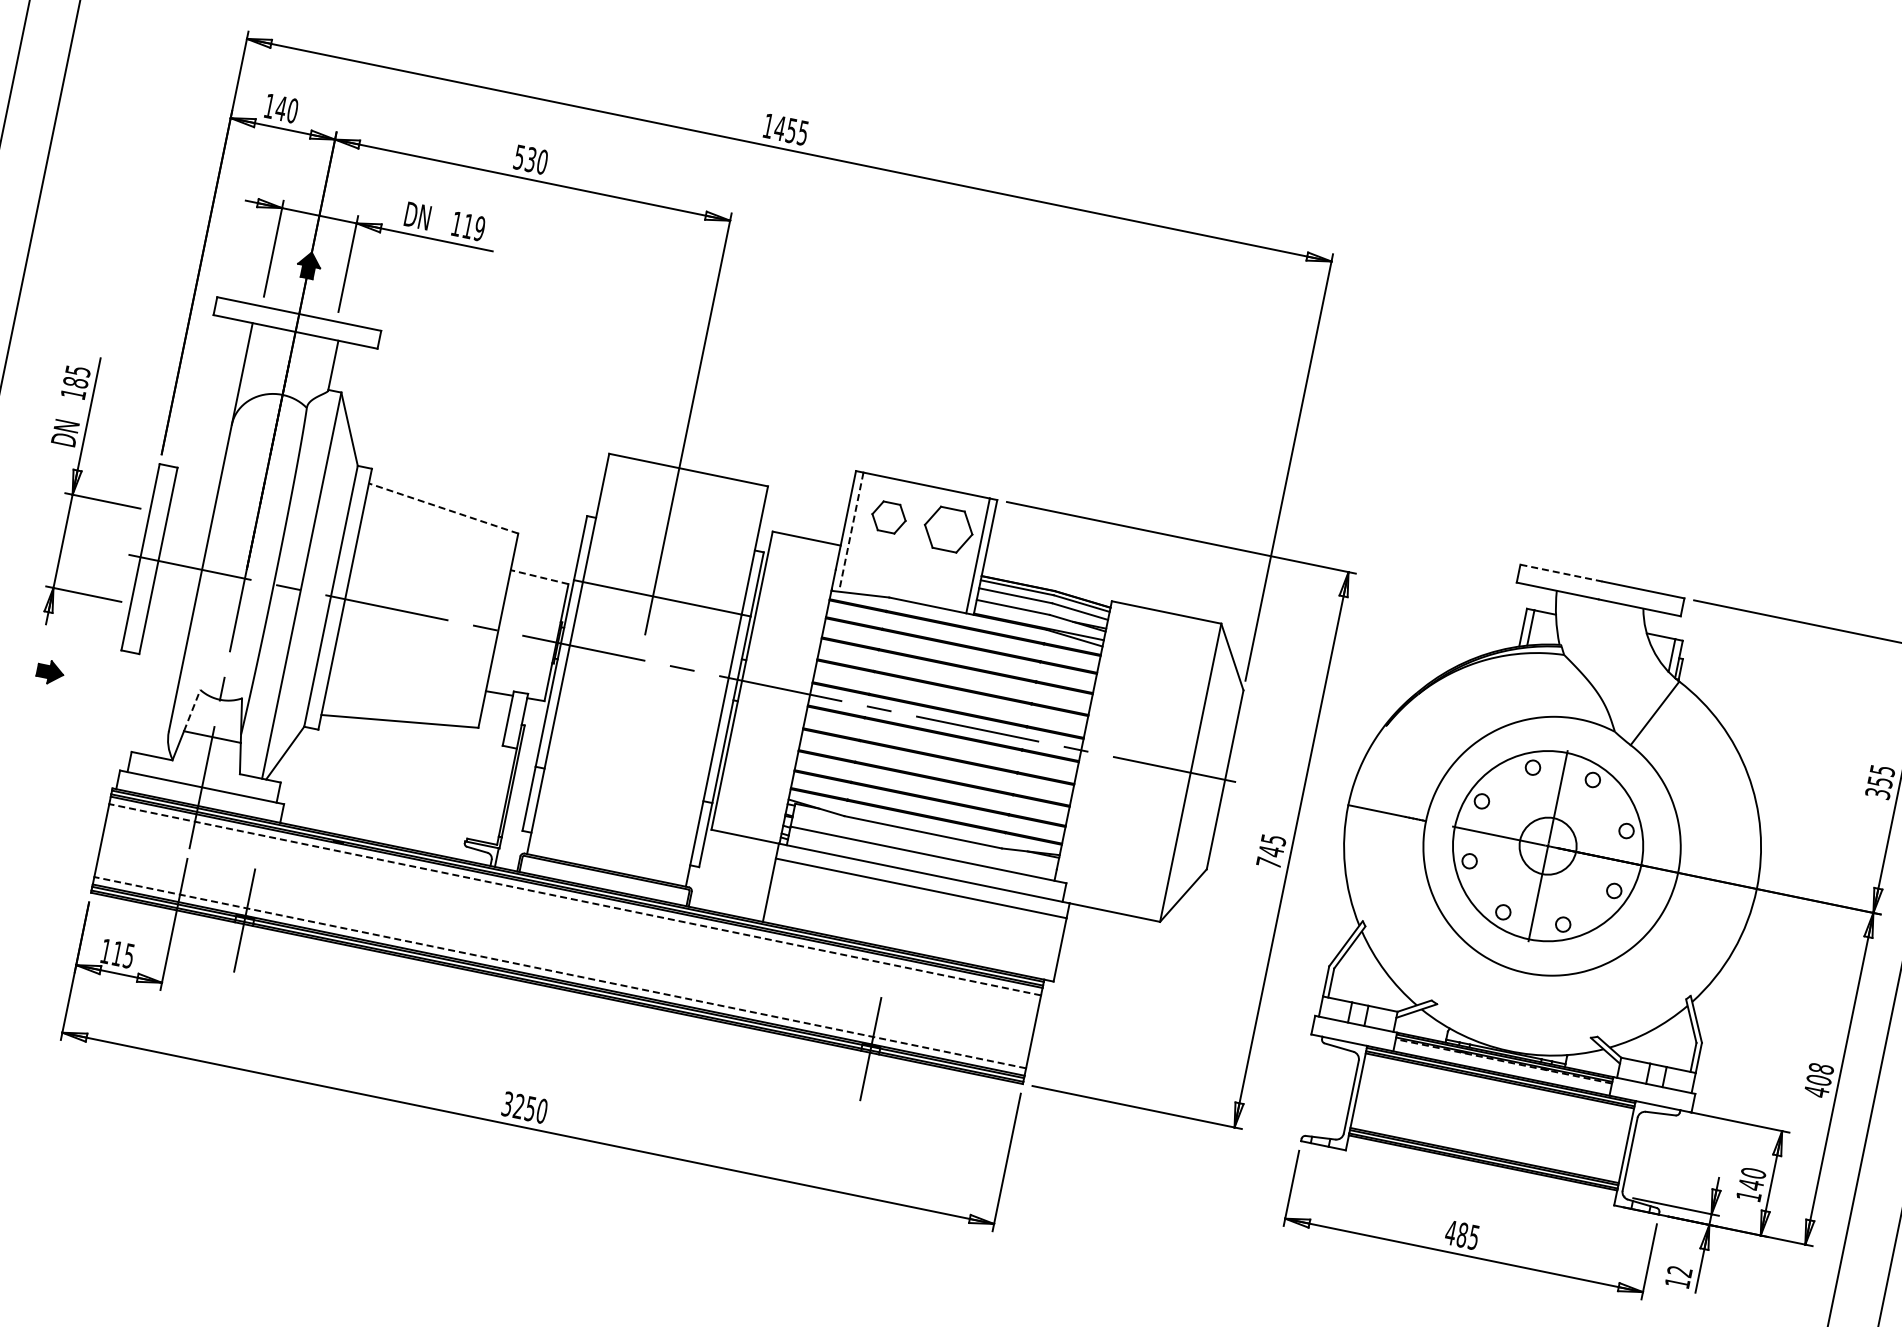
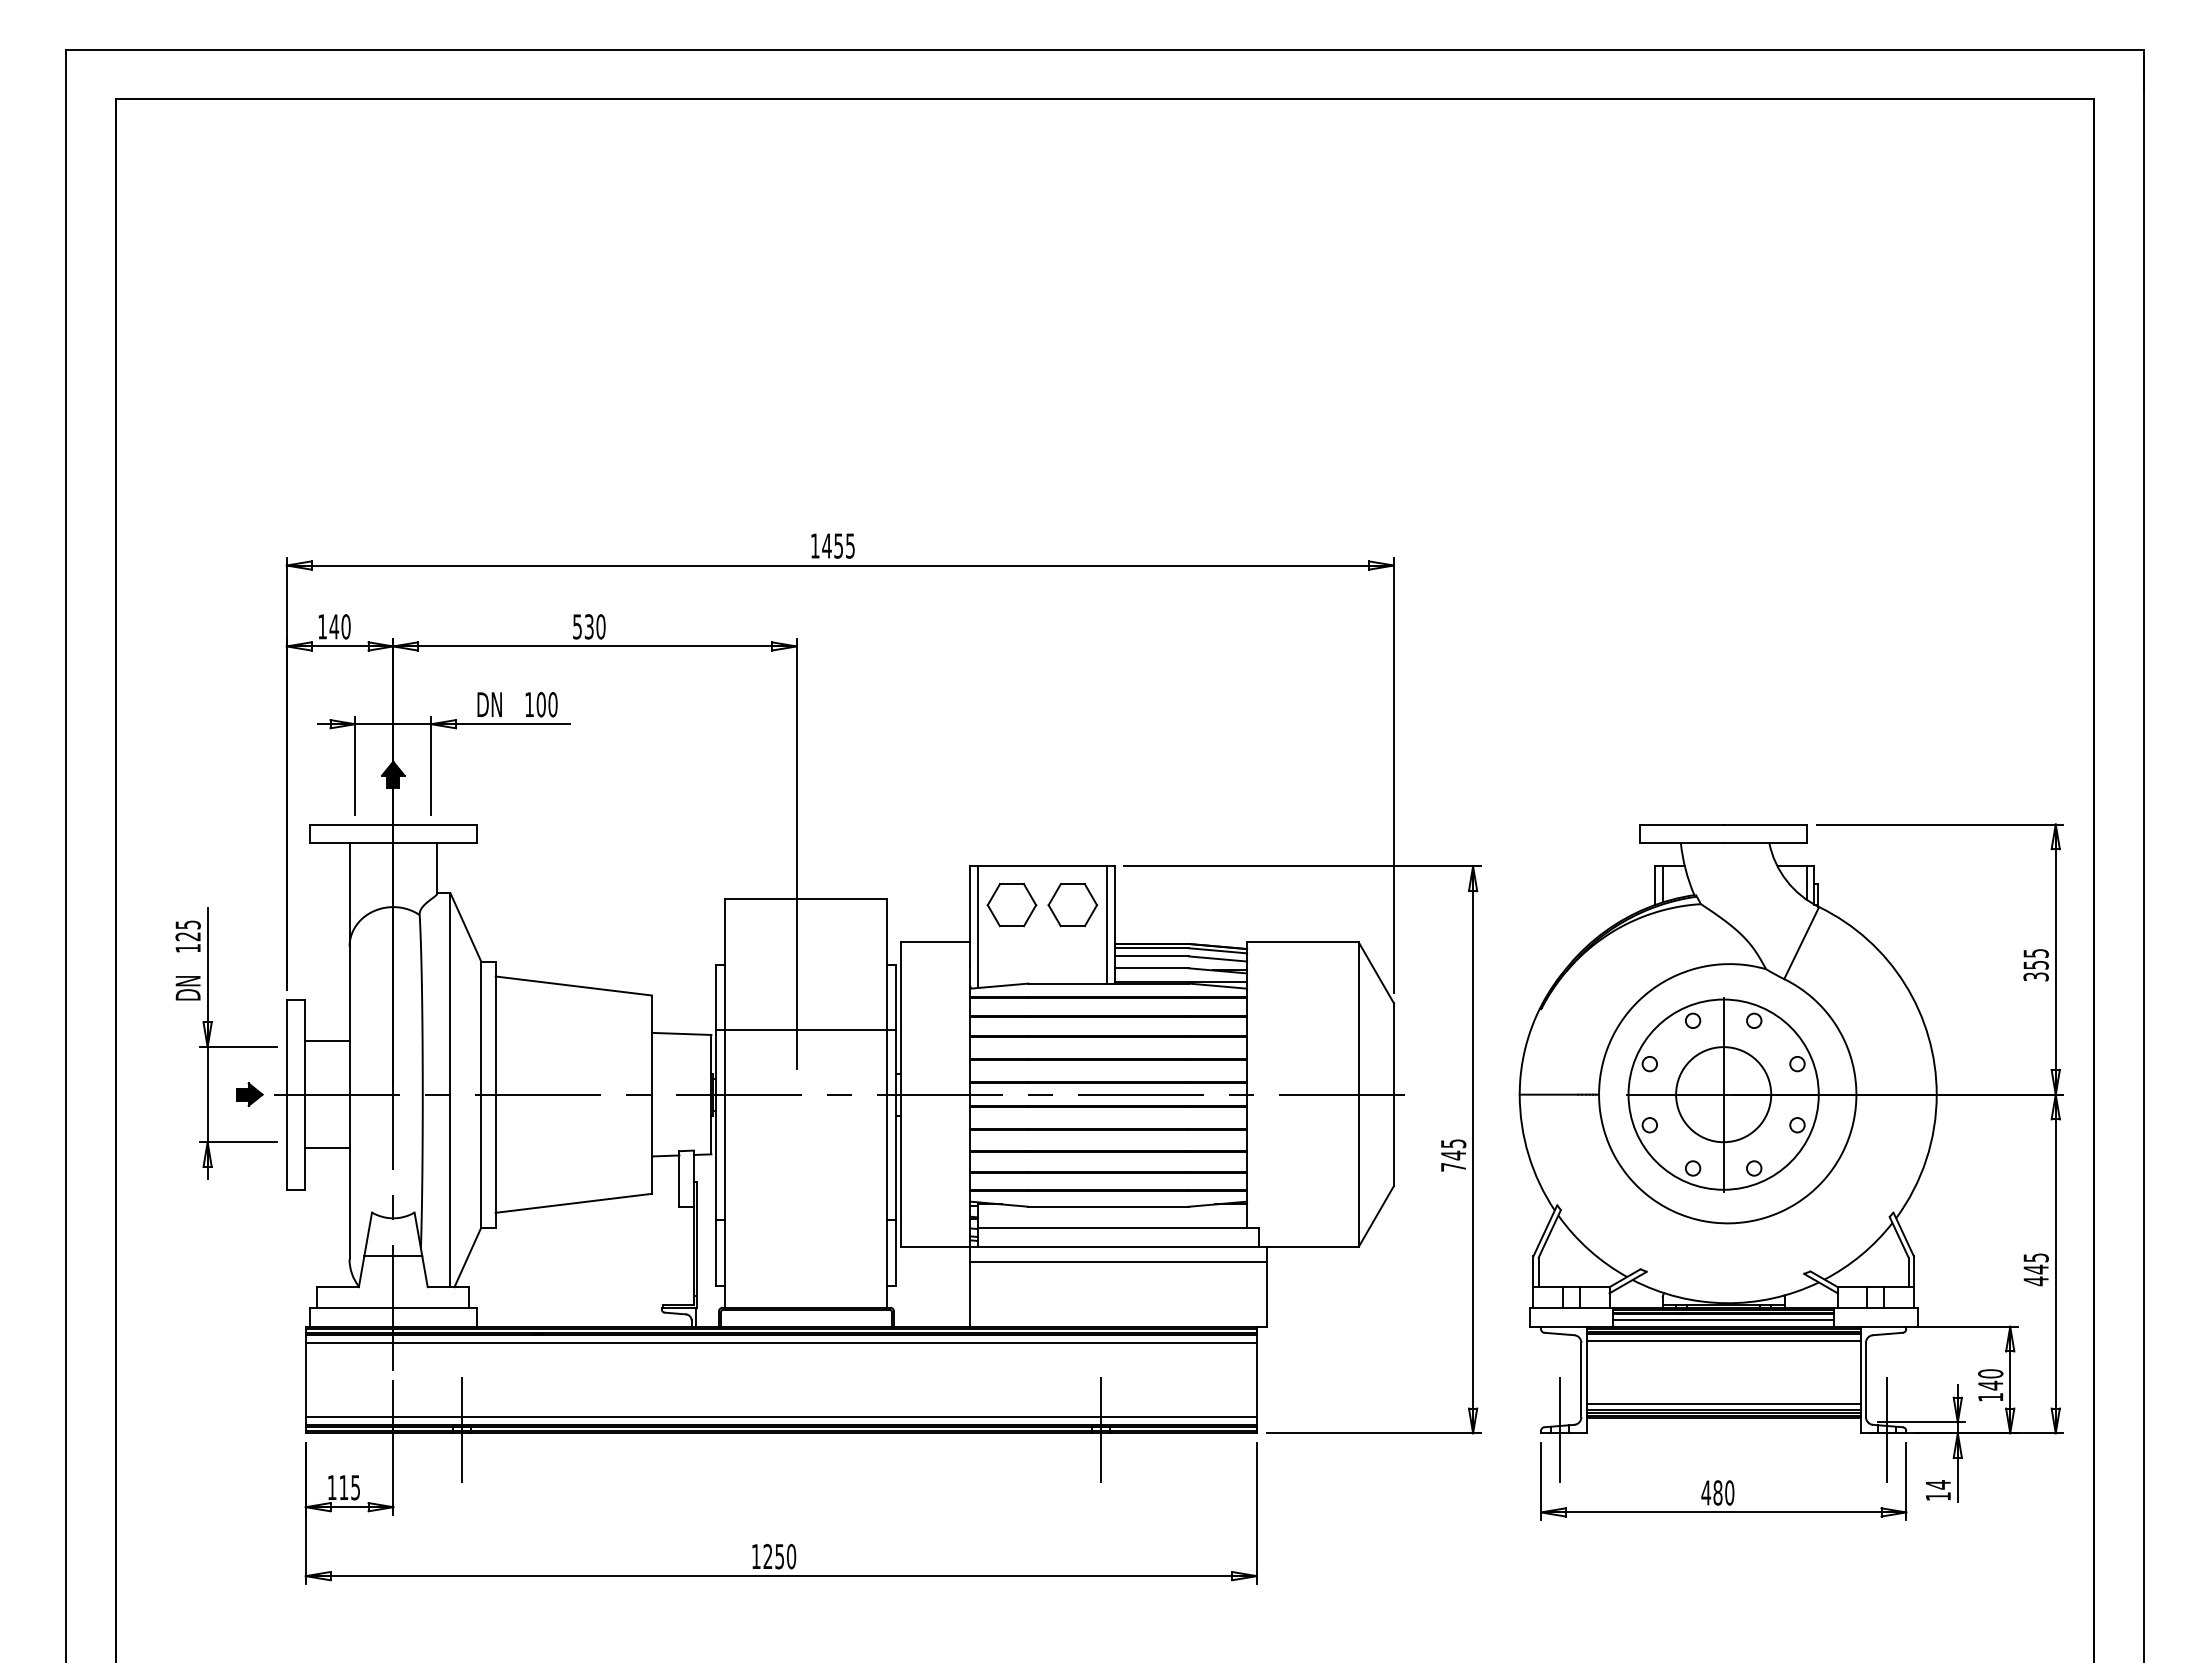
text: (473, 227) -> (546, 704), 119 -> 100
text: (75, 382) -> (187, 936), 185 -> 125
line: (443, 508) -> (573, 986), dashed -> solid
line: (191, 513) -> (327, 1041), added
part: (888, 517) -> (1011, 905), size x1.43
line: (850, 532) -> (977, 927), dashed -> solid
line: (1561, 573) -> (1681, 824), dashed -> solid
line: (539, 576) -> (681, 1033), dashed -> solid
line: (169, 617) -> (327, 1147), added
part: (50, 672) -> (249, 1094), moved
line: (192, 709) -> (368, 1233), dashed -> solid
circle: (1547, 845) -> (1723, 1094), size x1.67
line: (575, 899) -> (781, 1342), dashed -> solid
line: (560, 972) -> (781, 1417), dashed -> solid
line: (1503, 1061) -> (1723, 1314), dashed -> solid
line: (1502, 1067) -> (1723, 1320), added
text: (1819, 1074) -> (2035, 1263), 408 -> 445
line: (1498, 1087) -> (1723, 1341), added
text: (506, 1103) -> (755, 1556), 3250 -> 1250
line: (1320, 1141) -> (1560, 1429), added
line: (1485, 1148) -> (1723, 1403), added
line: (1641, 1207) -> (1887, 1429), added
text: (1473, 1237) -> (1729, 1492), 485 -> 480
text: (1679, 1271) -> (1937, 1484), 12 -> 14

